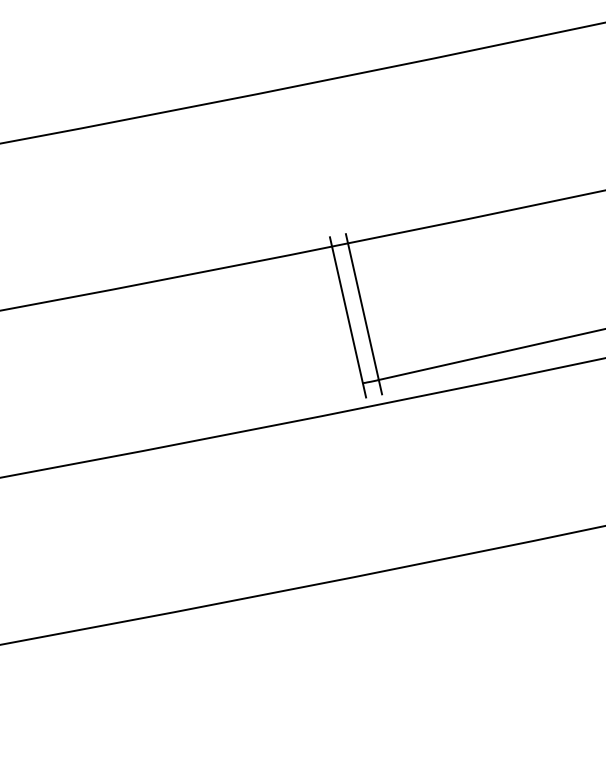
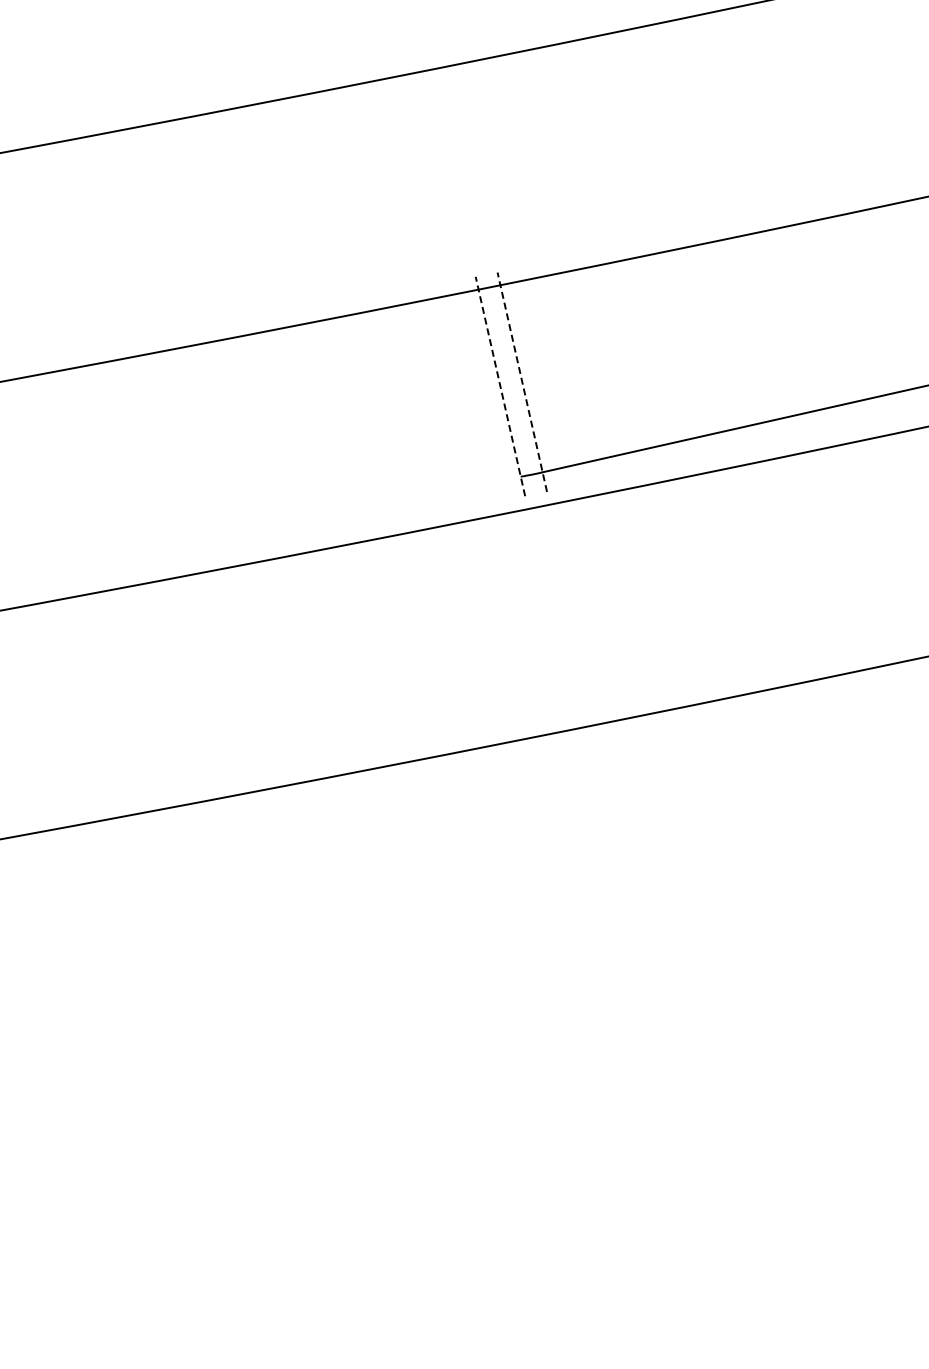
line: (364, 313) -> (522, 381), solid -> dashed
line: (348, 317) -> (500, 386), solid -> dashed

